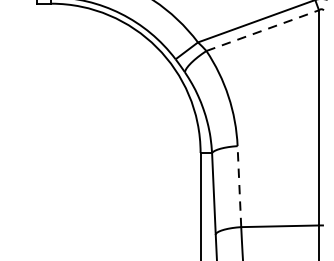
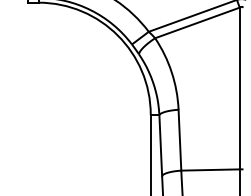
line: (262, 30) -> (197, 22), dashed -> solid
line: (238, 185) -> (179, 139), dashed -> solid

